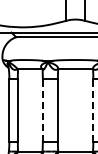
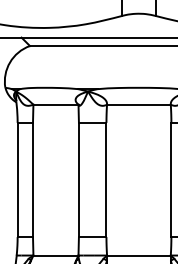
line: (42, 109) -> (78, 178), dashed -> solid
line: (93, 109) -> (171, 178), dashed -> solid

